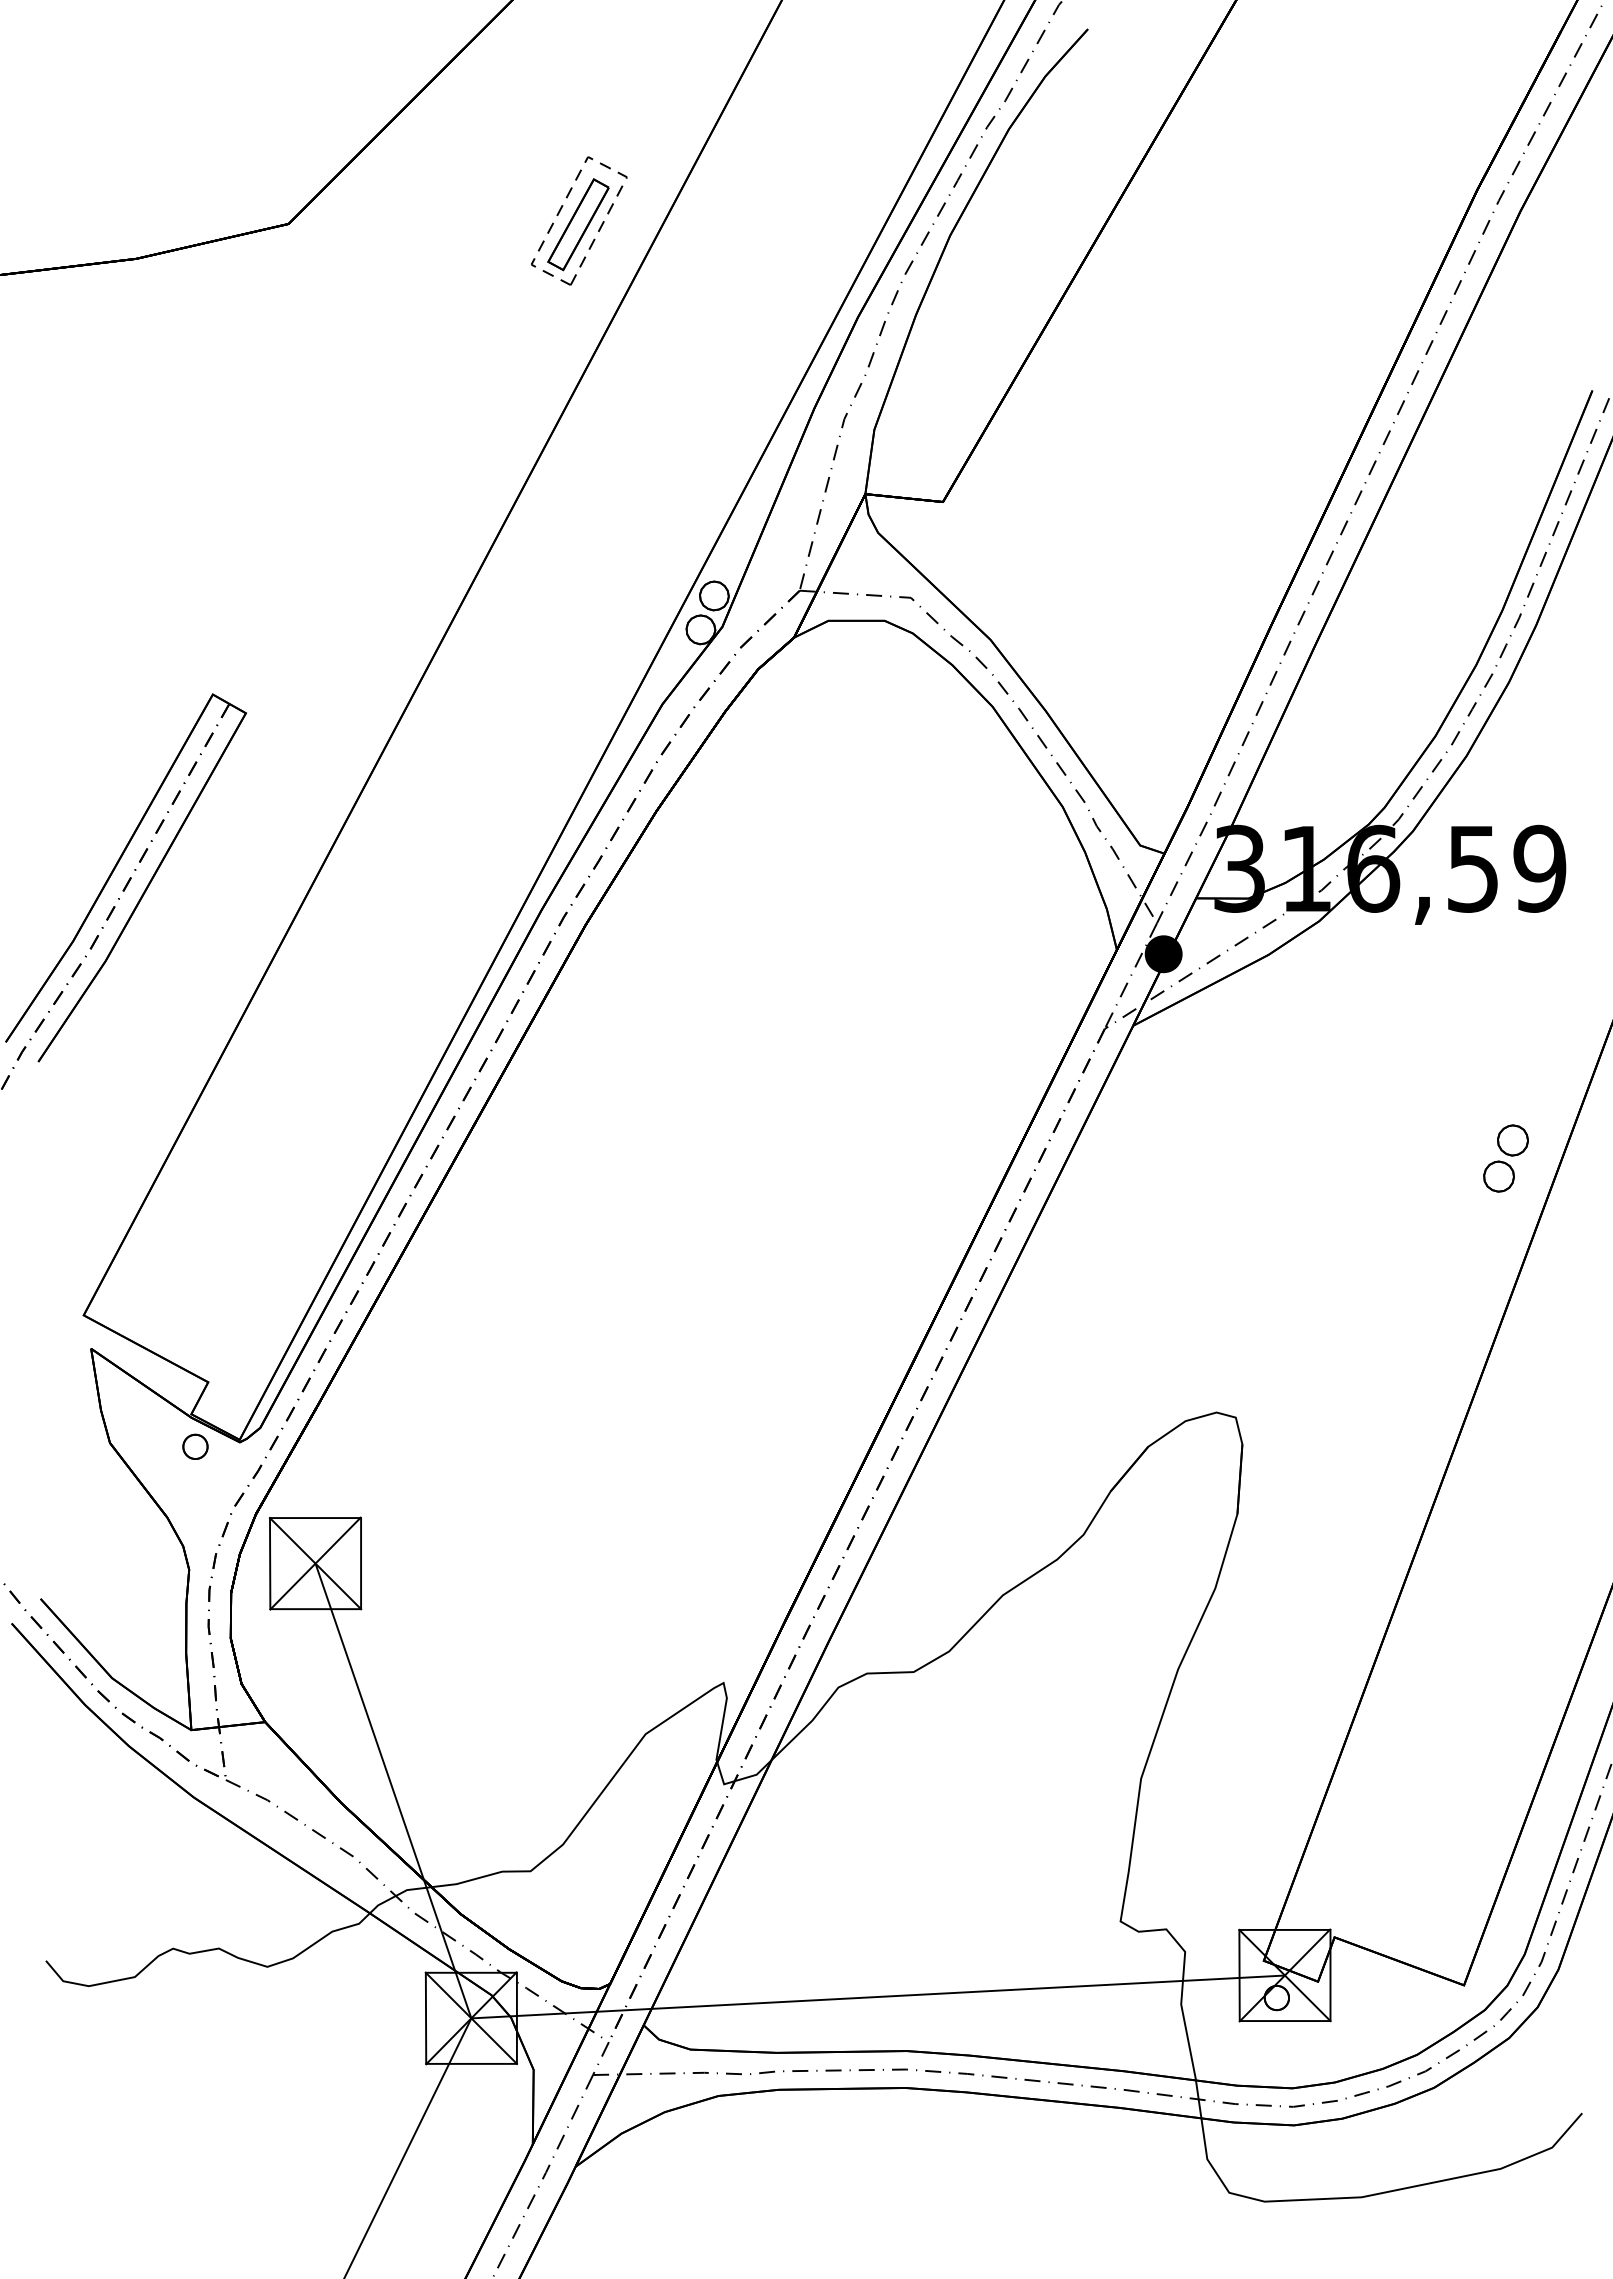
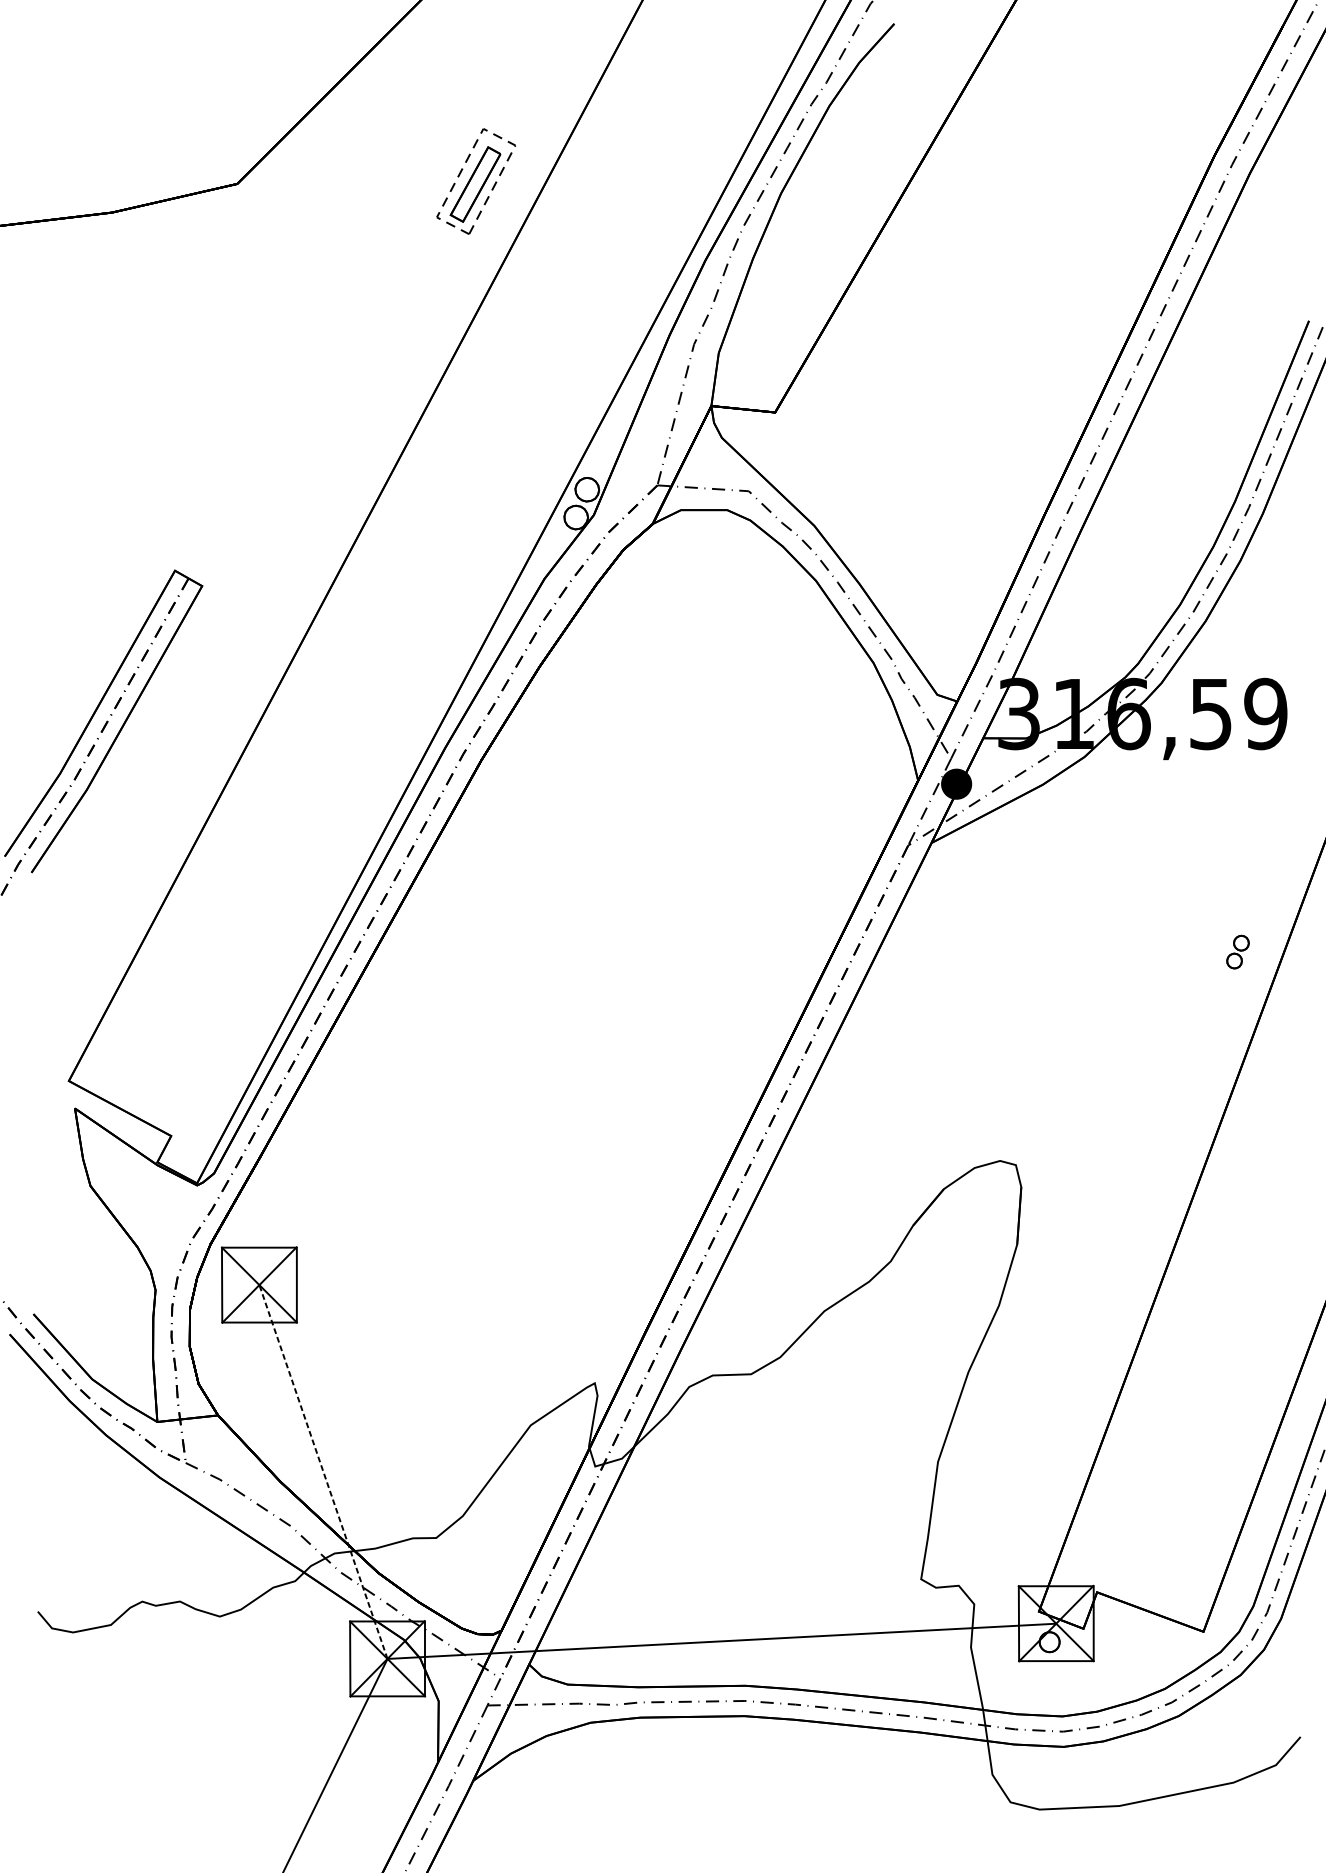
part: (1505, 1158) -> (1237, 952), size x0.6
part: (195, 1446) -> (160, 1188), removed
line: (393, 1790) -> (323, 1471), solid -> dashed

